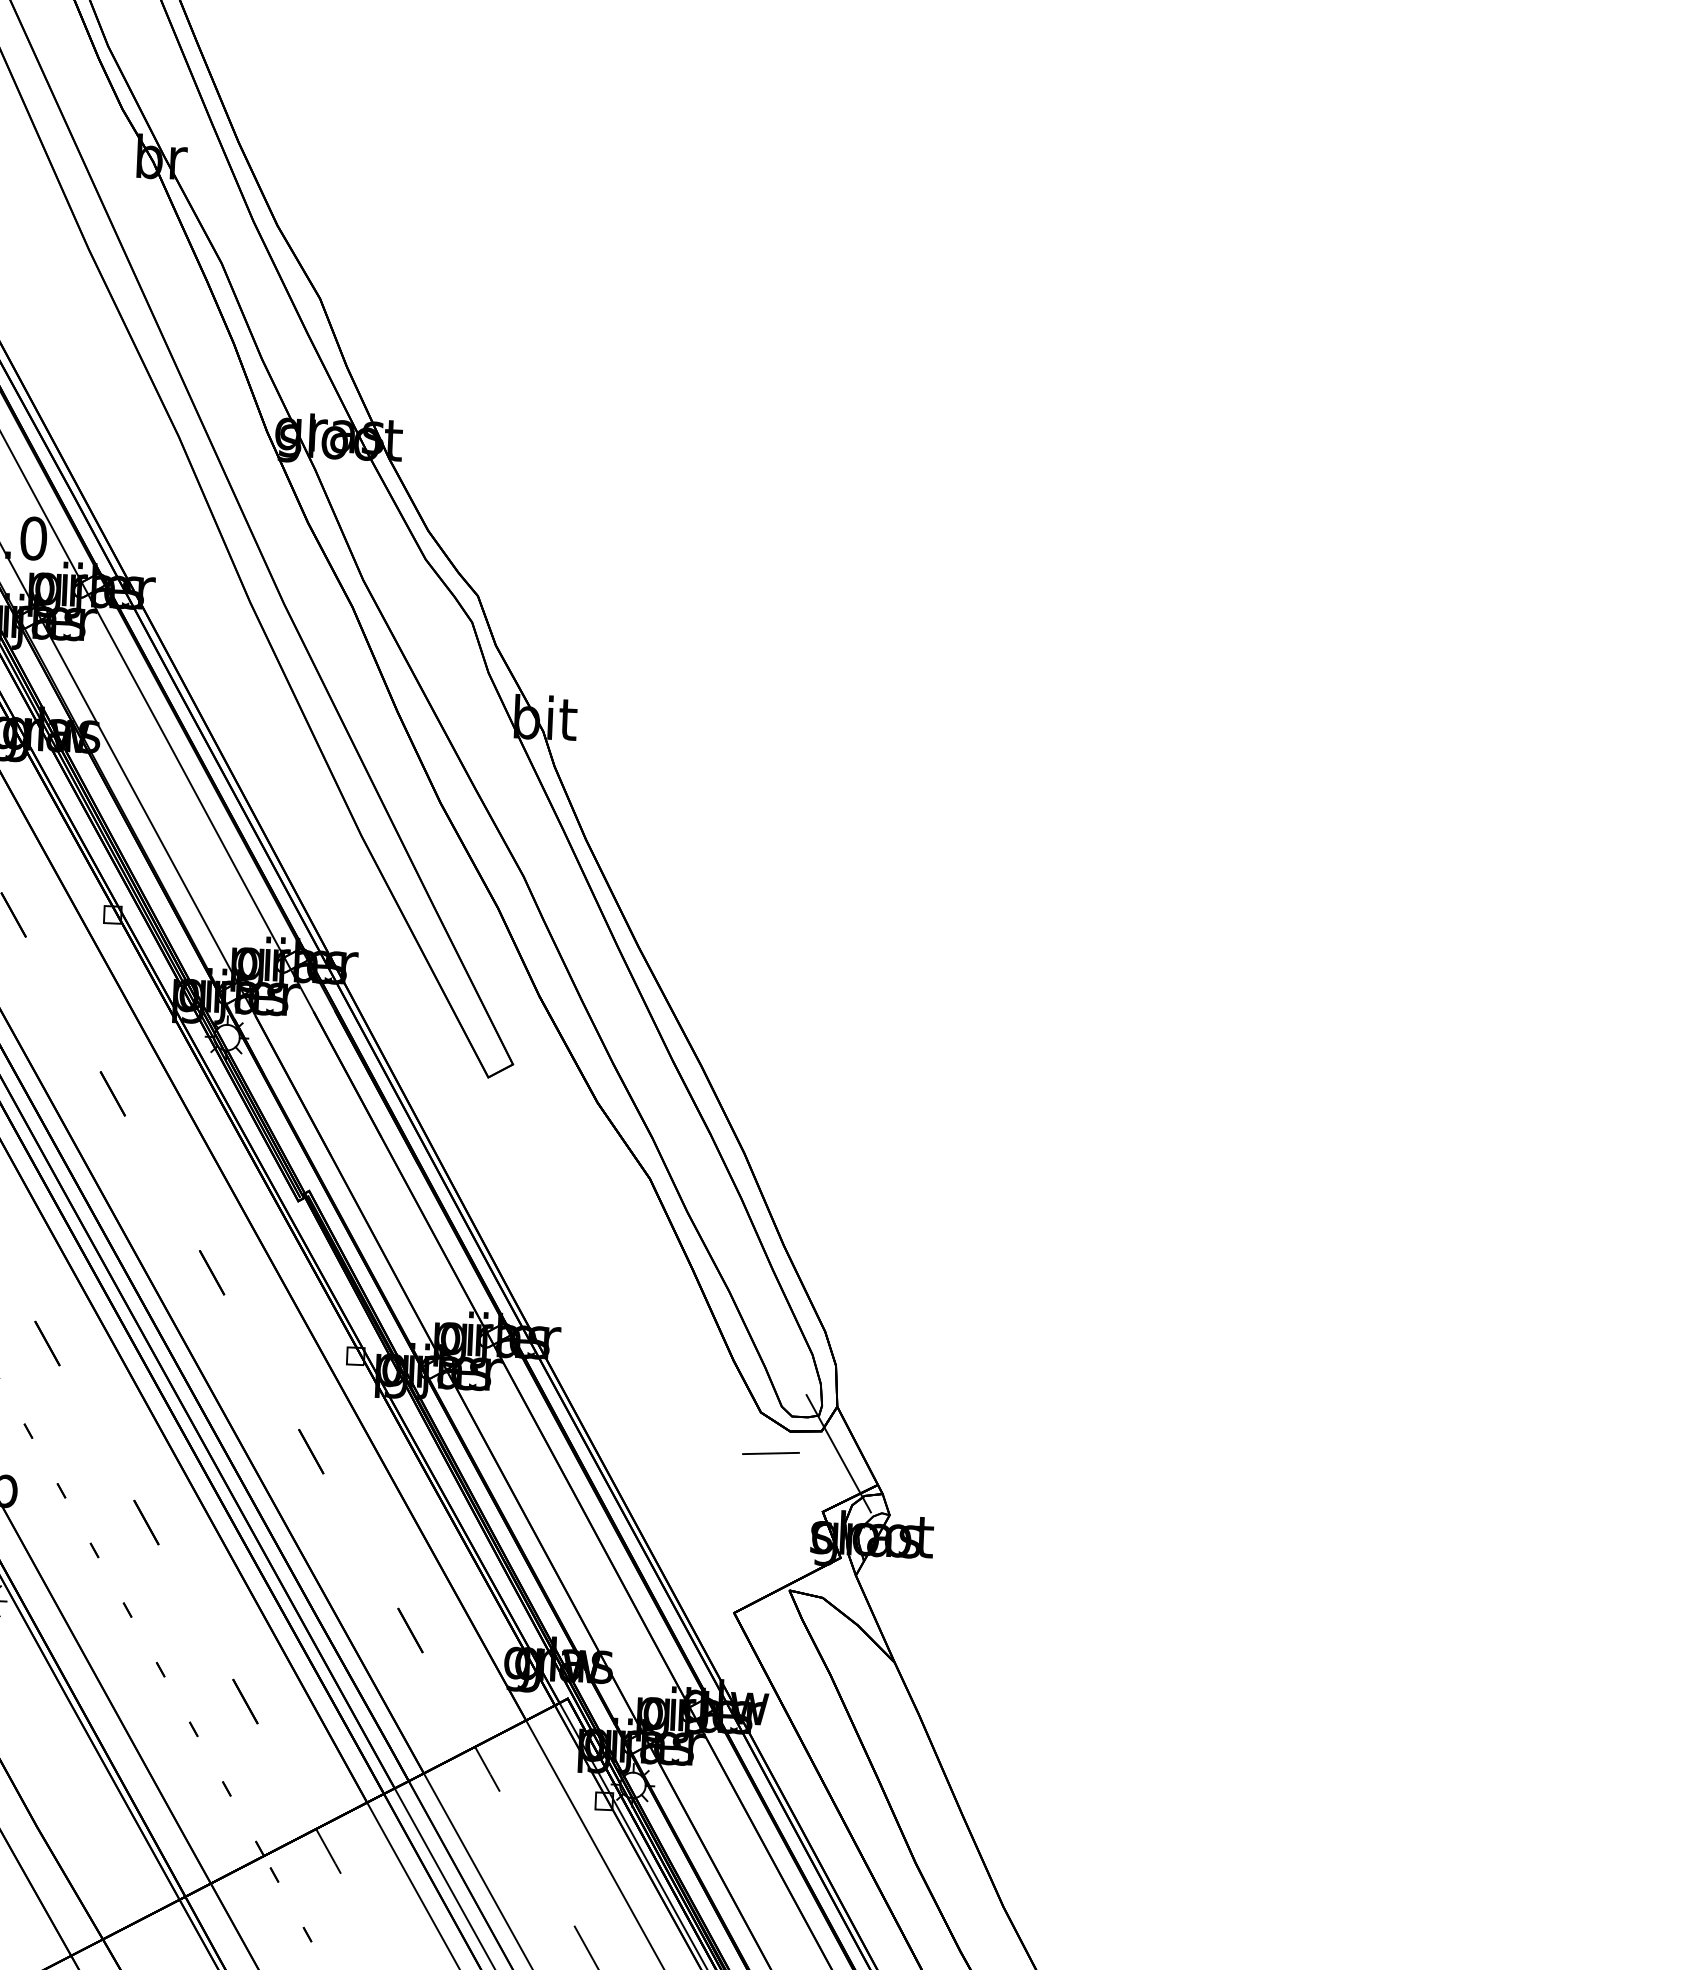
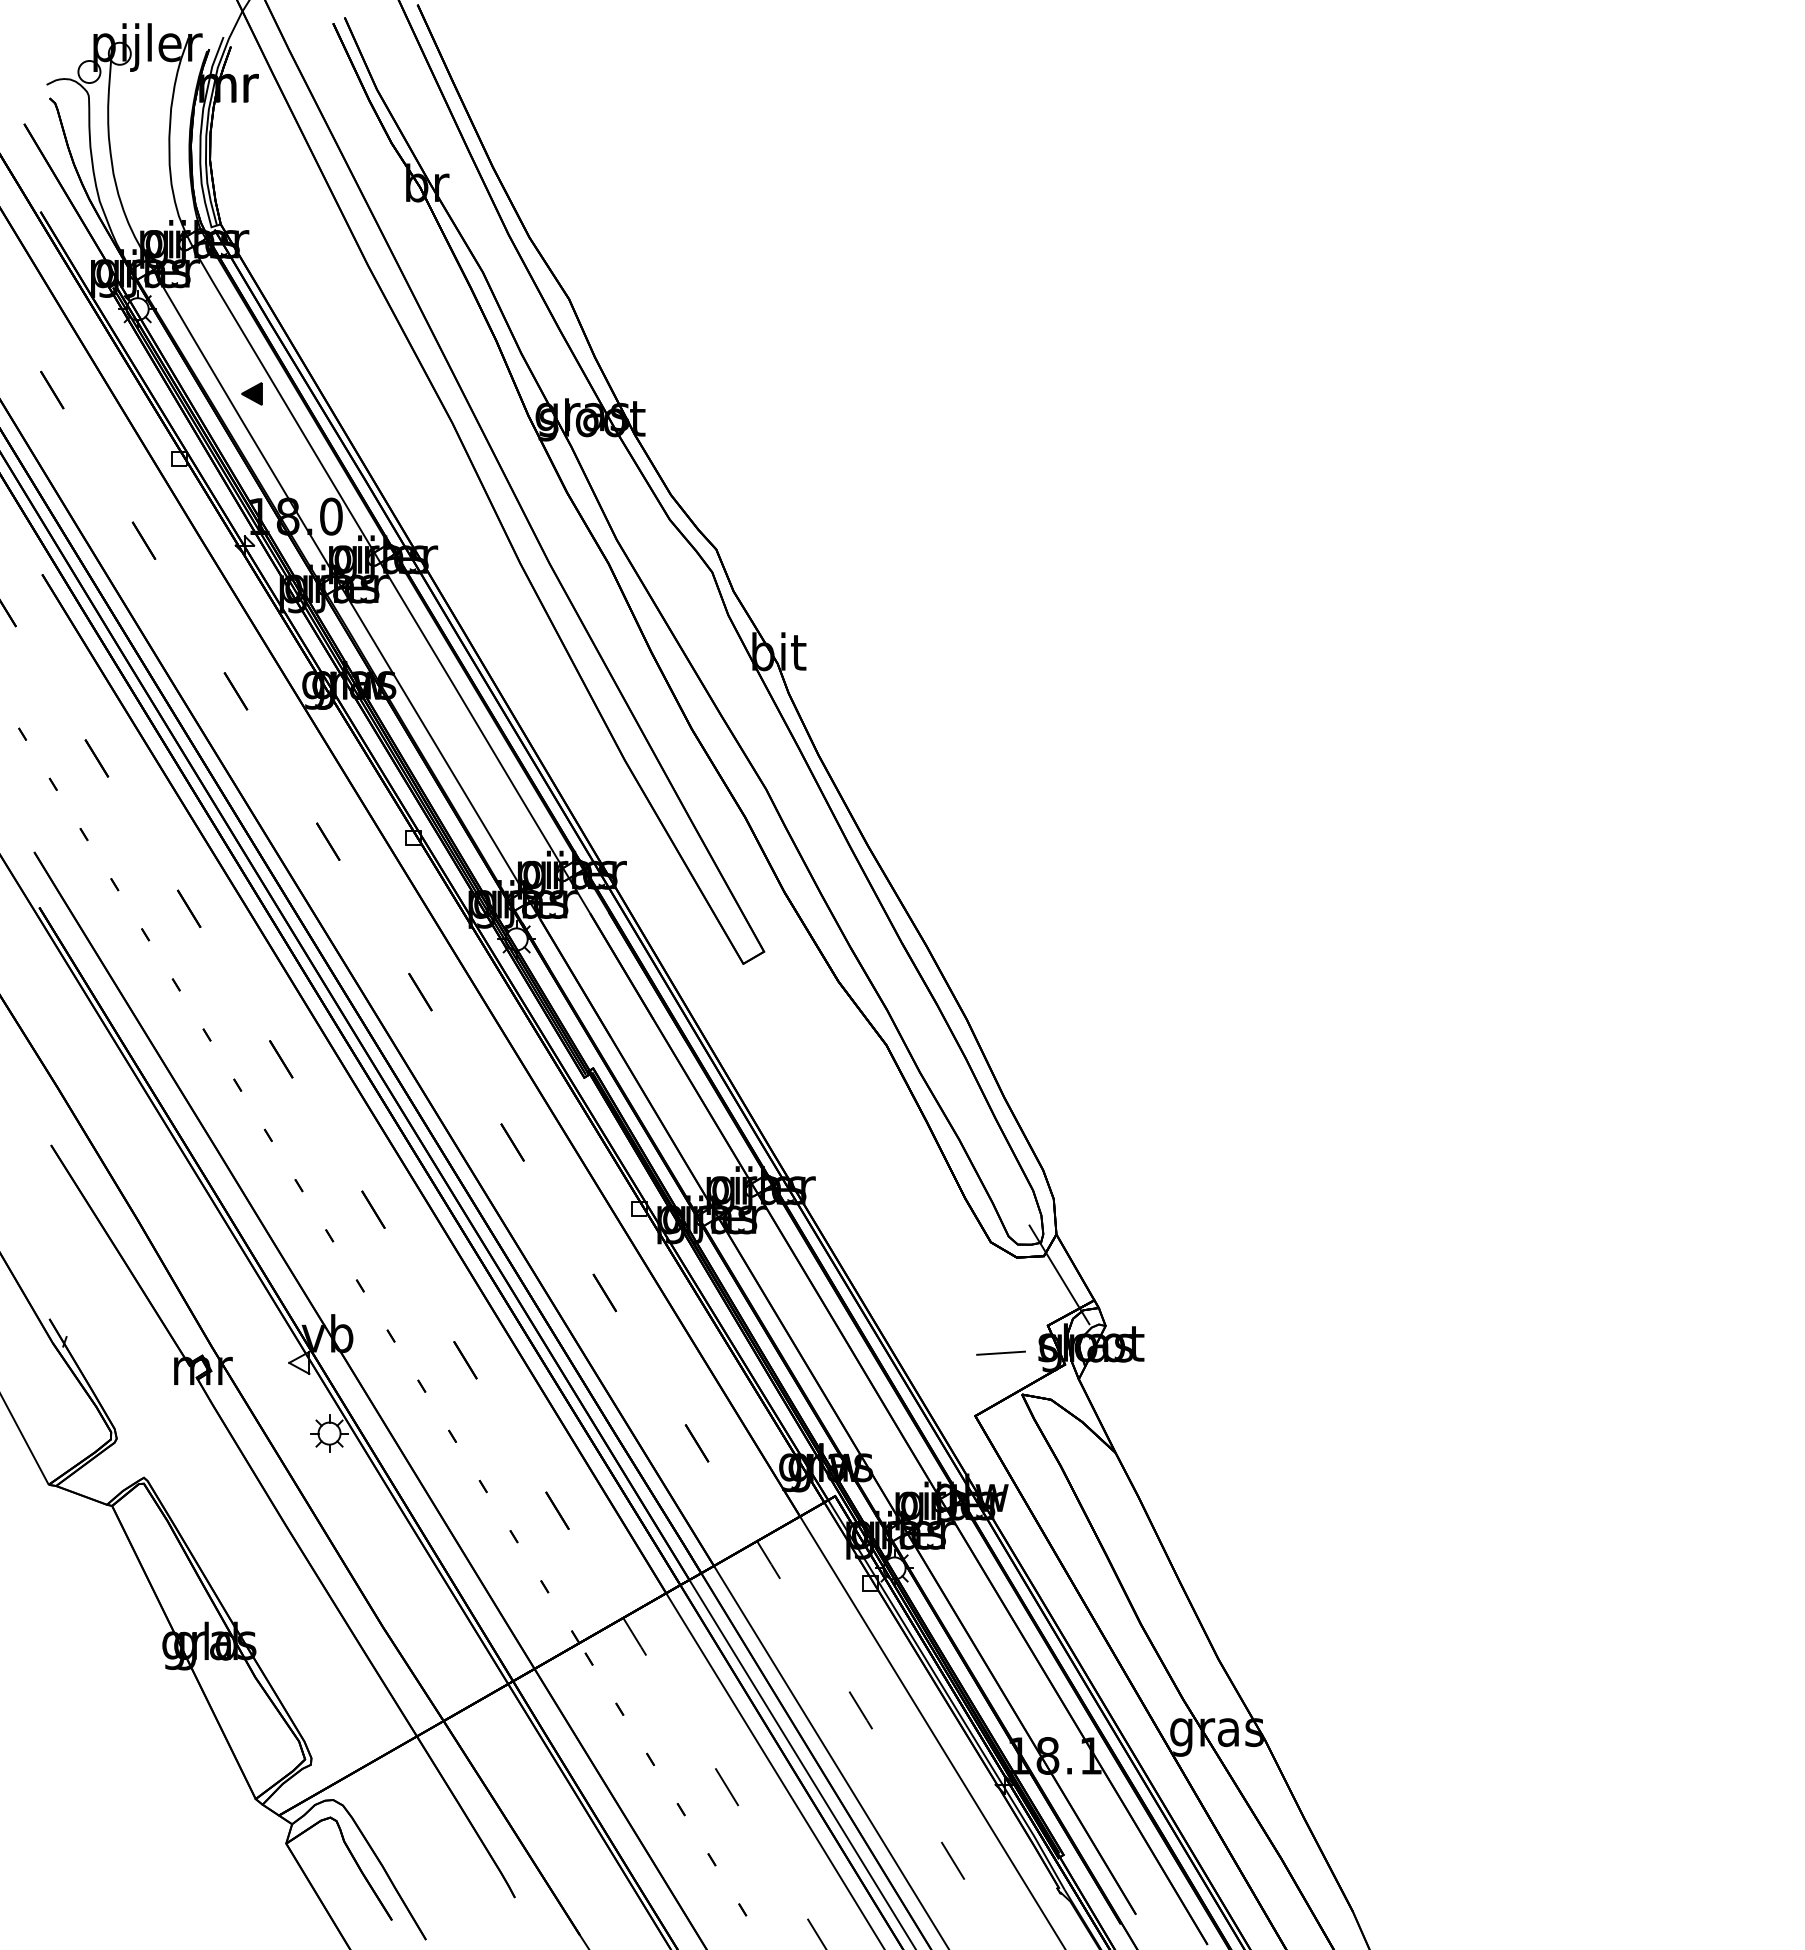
line: (770, 1452) -> (1000, 1352), moved

